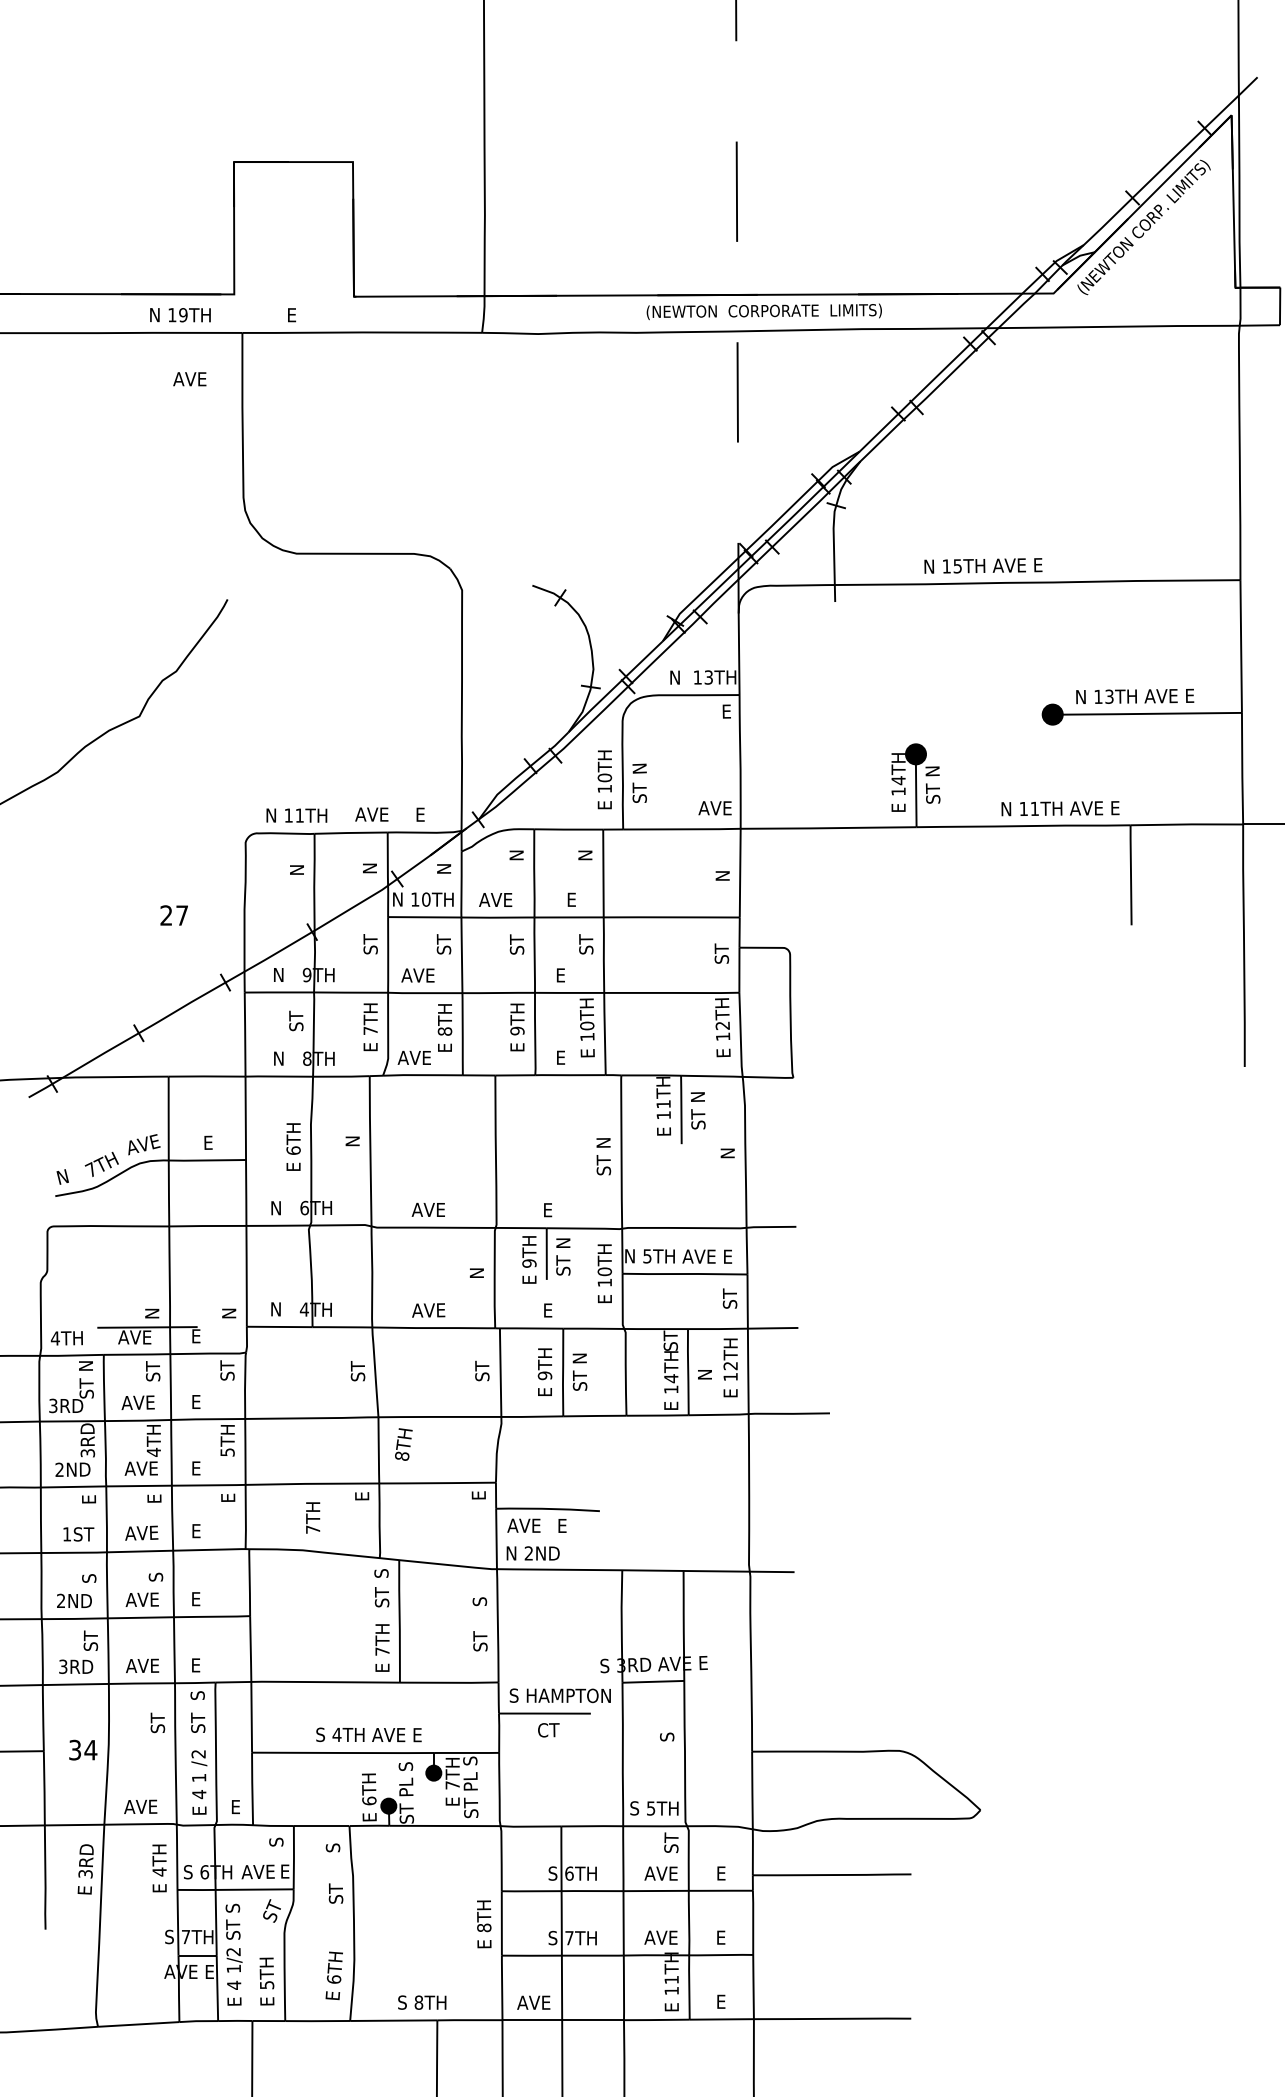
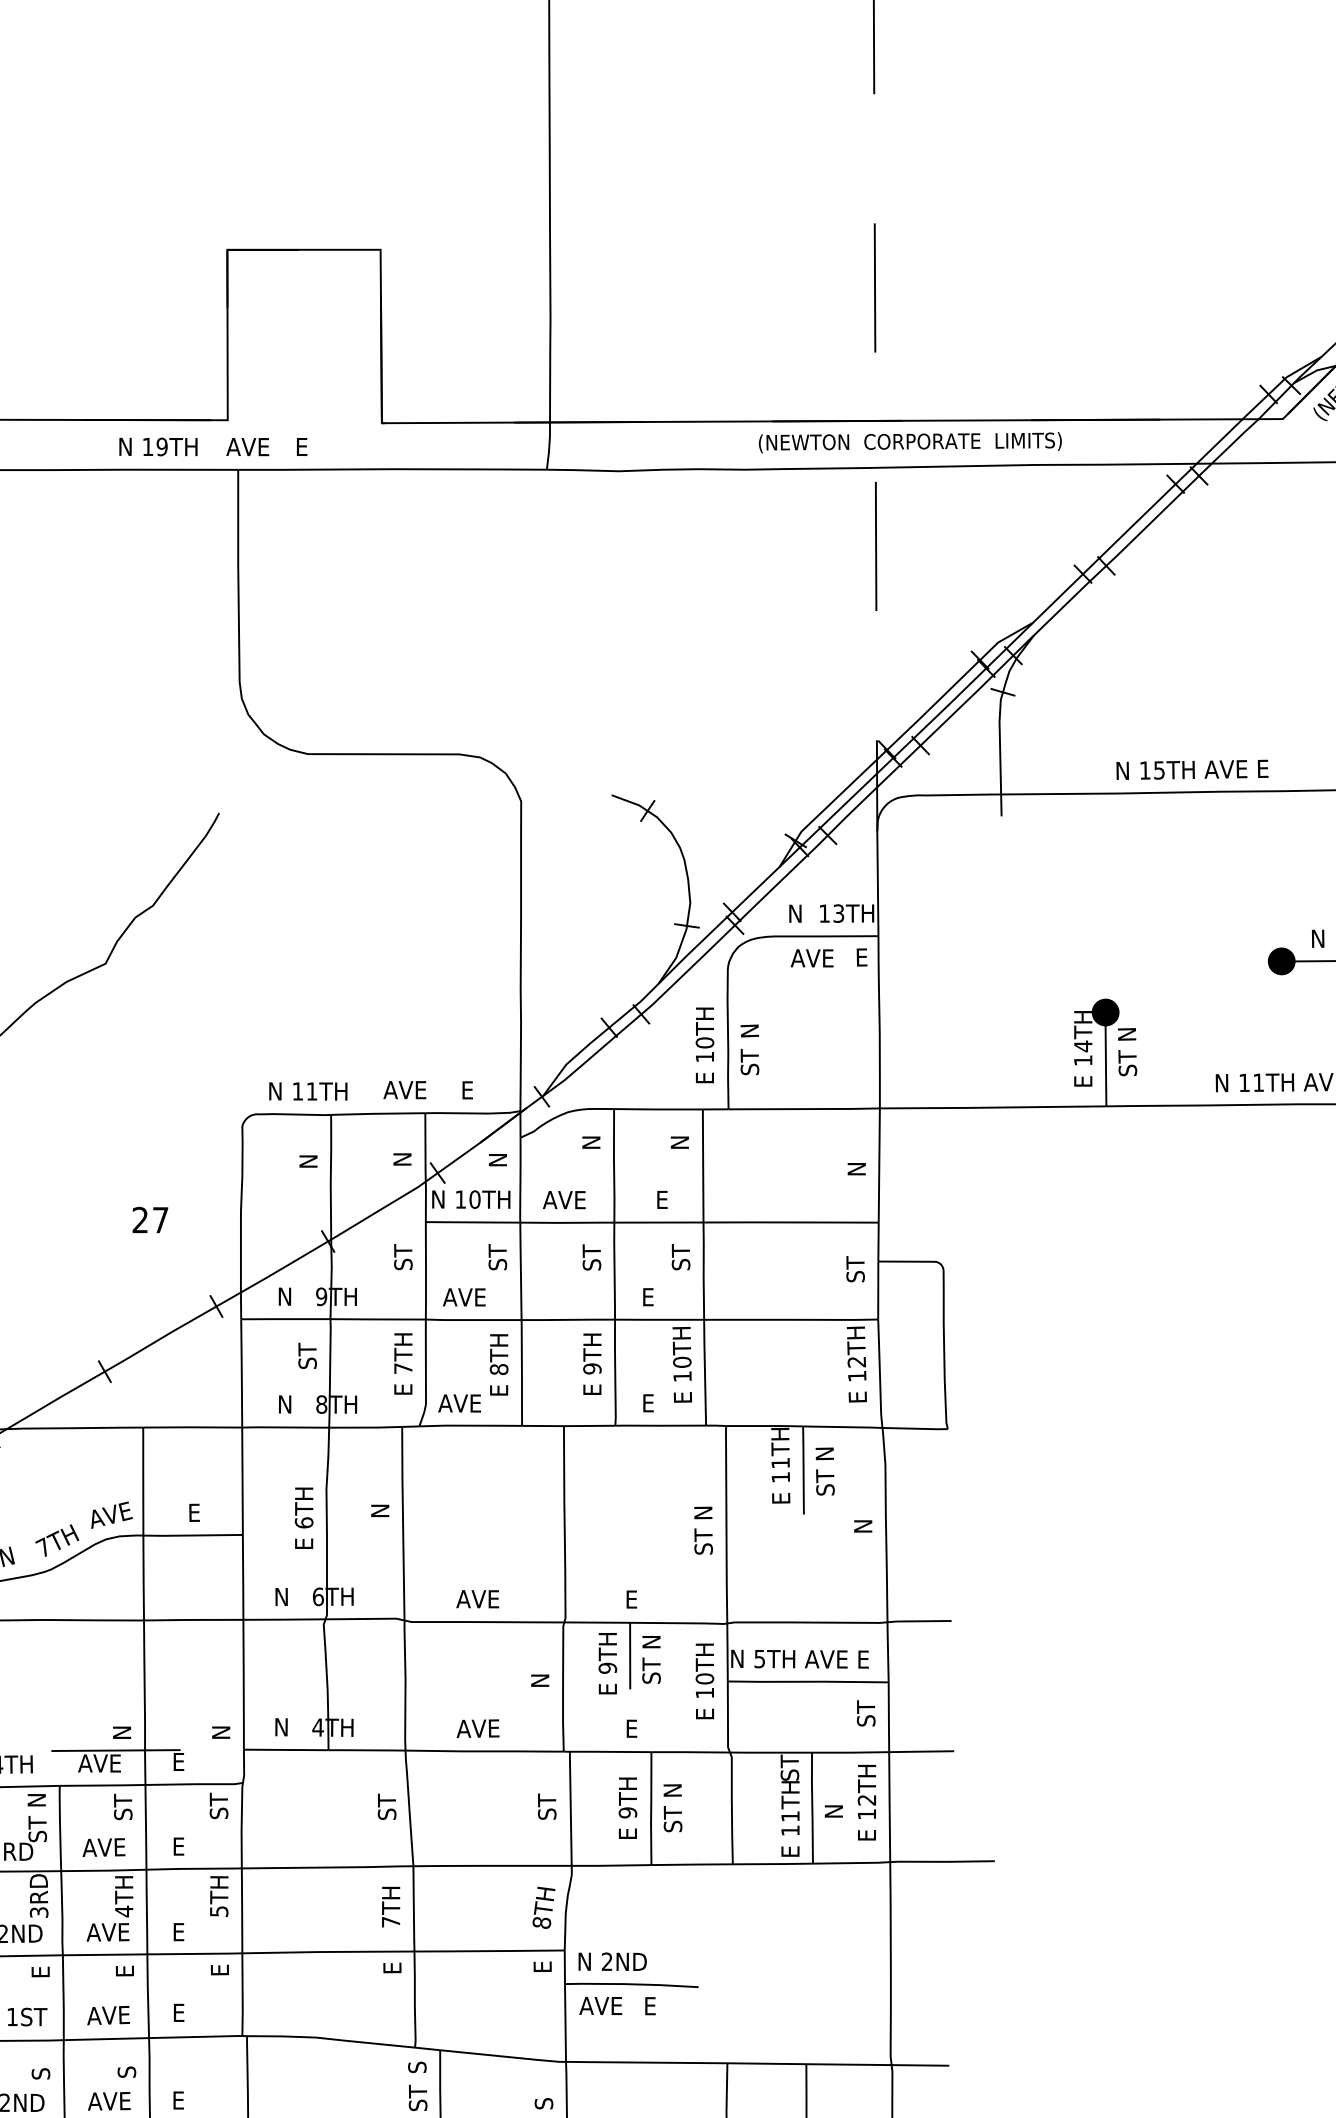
text: (189, 379) -> (247, 447), moved
text: (714, 808) -> (811, 958), moved
text: (671, 1378) -> (790, 1816), 14TH -> 11TH
text: (403, 1444) -> (543, 1907), moved
text: (313, 1517) -> (391, 1906), moved
text: (532, 1553) -> (611, 1961), moved

